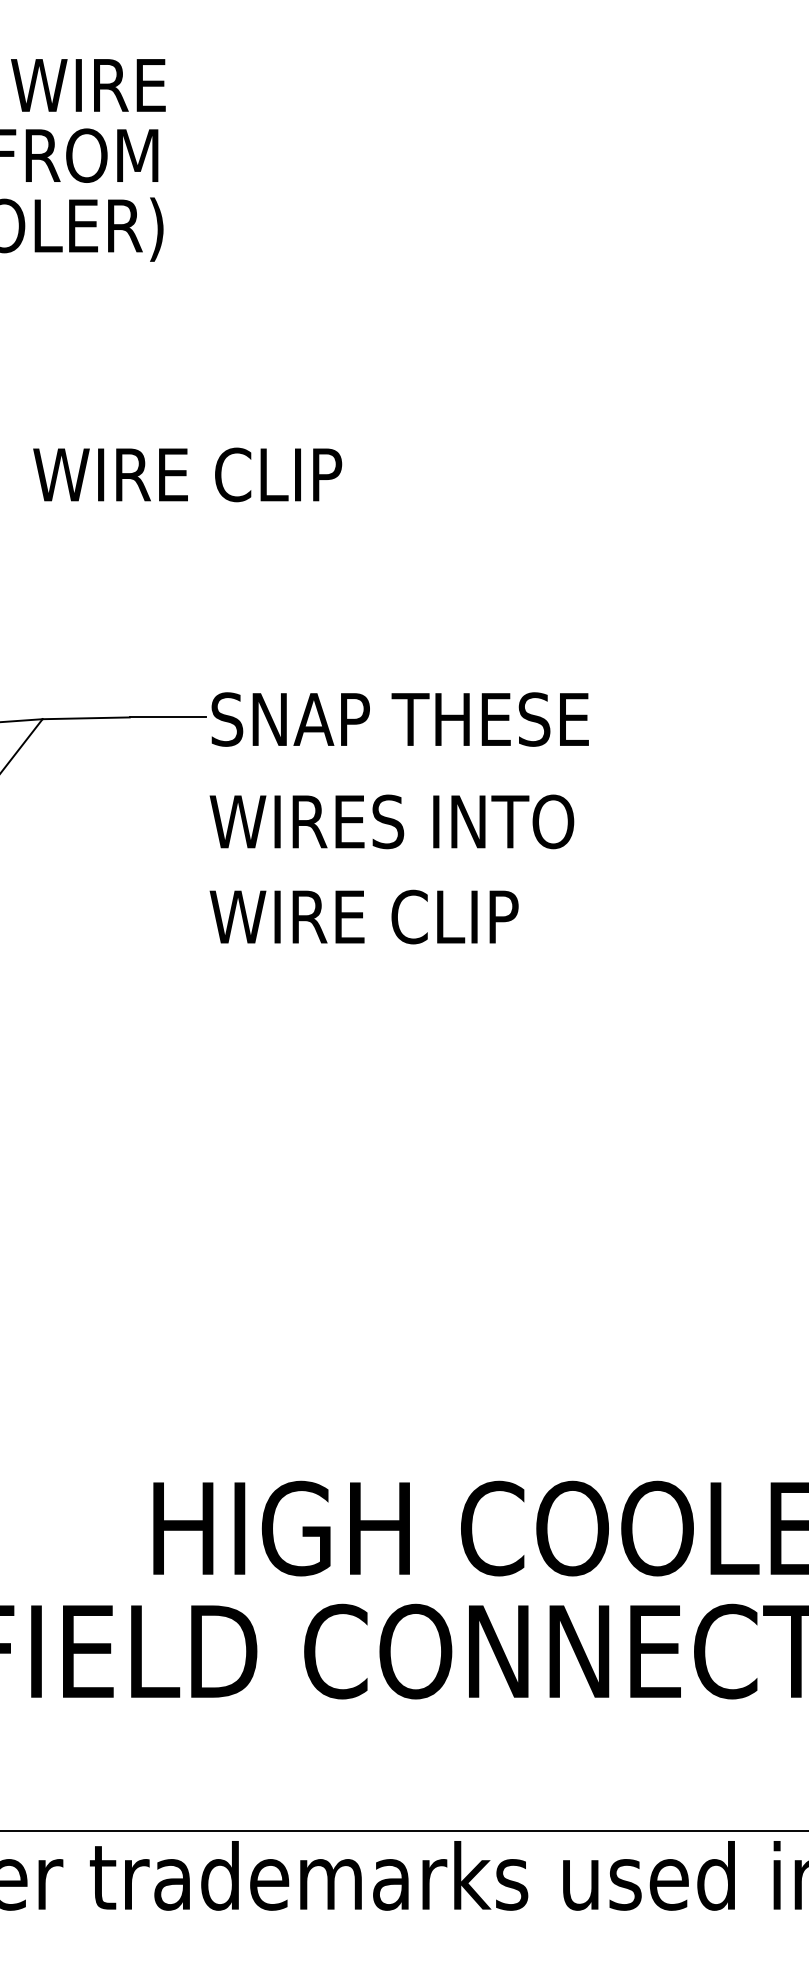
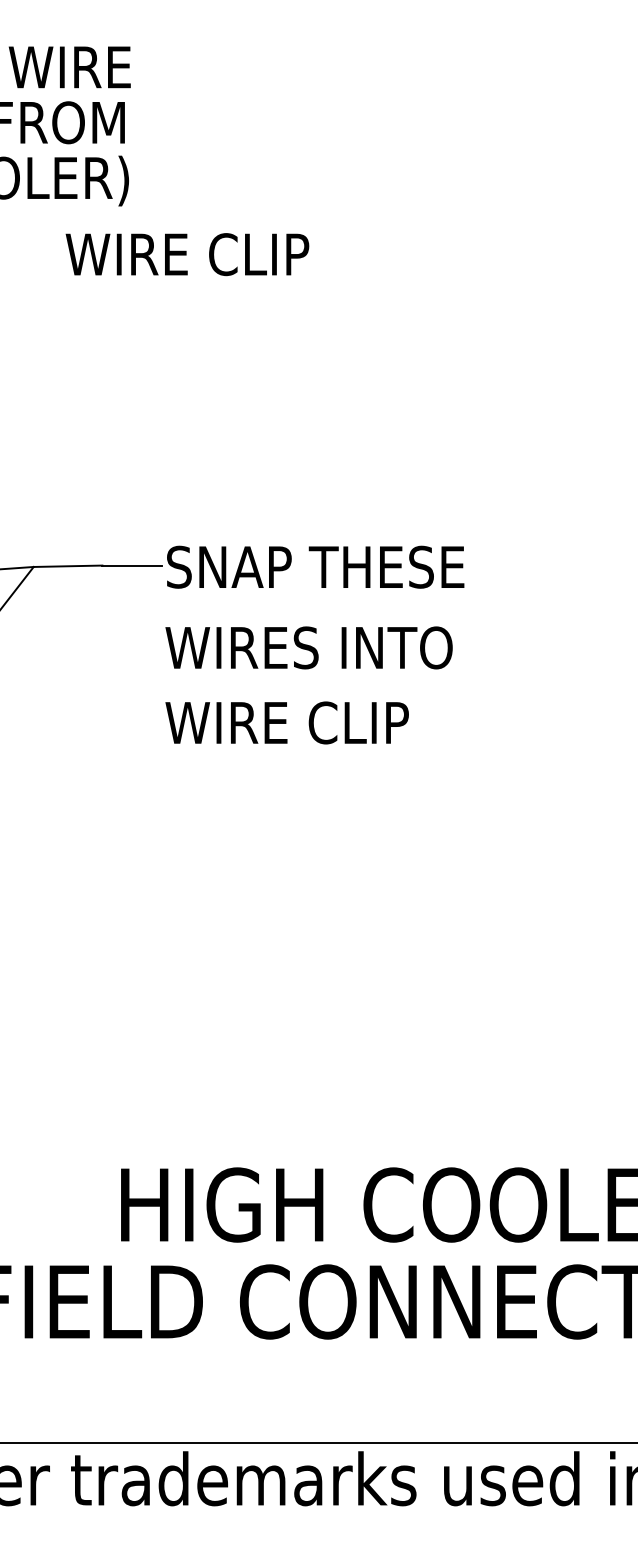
text: (187, 474) -> (187, 254), moved

